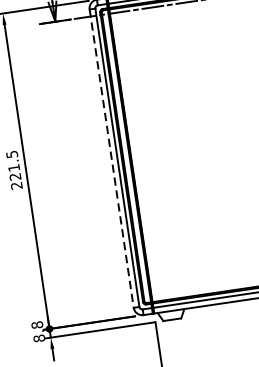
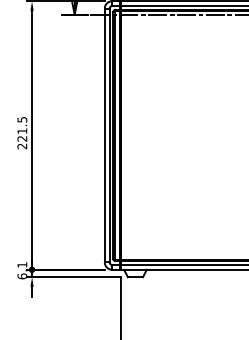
line: (111, 158) -> (104, 135), dashed -> solid
text: (38, 331) -> (22, 270), 8.8 -> 6.1

